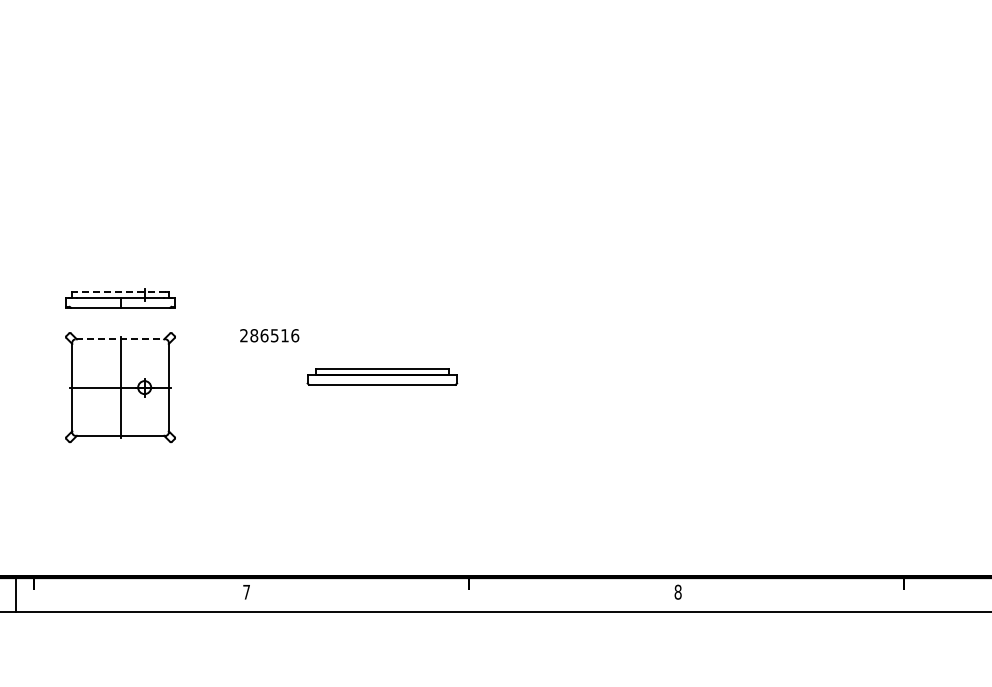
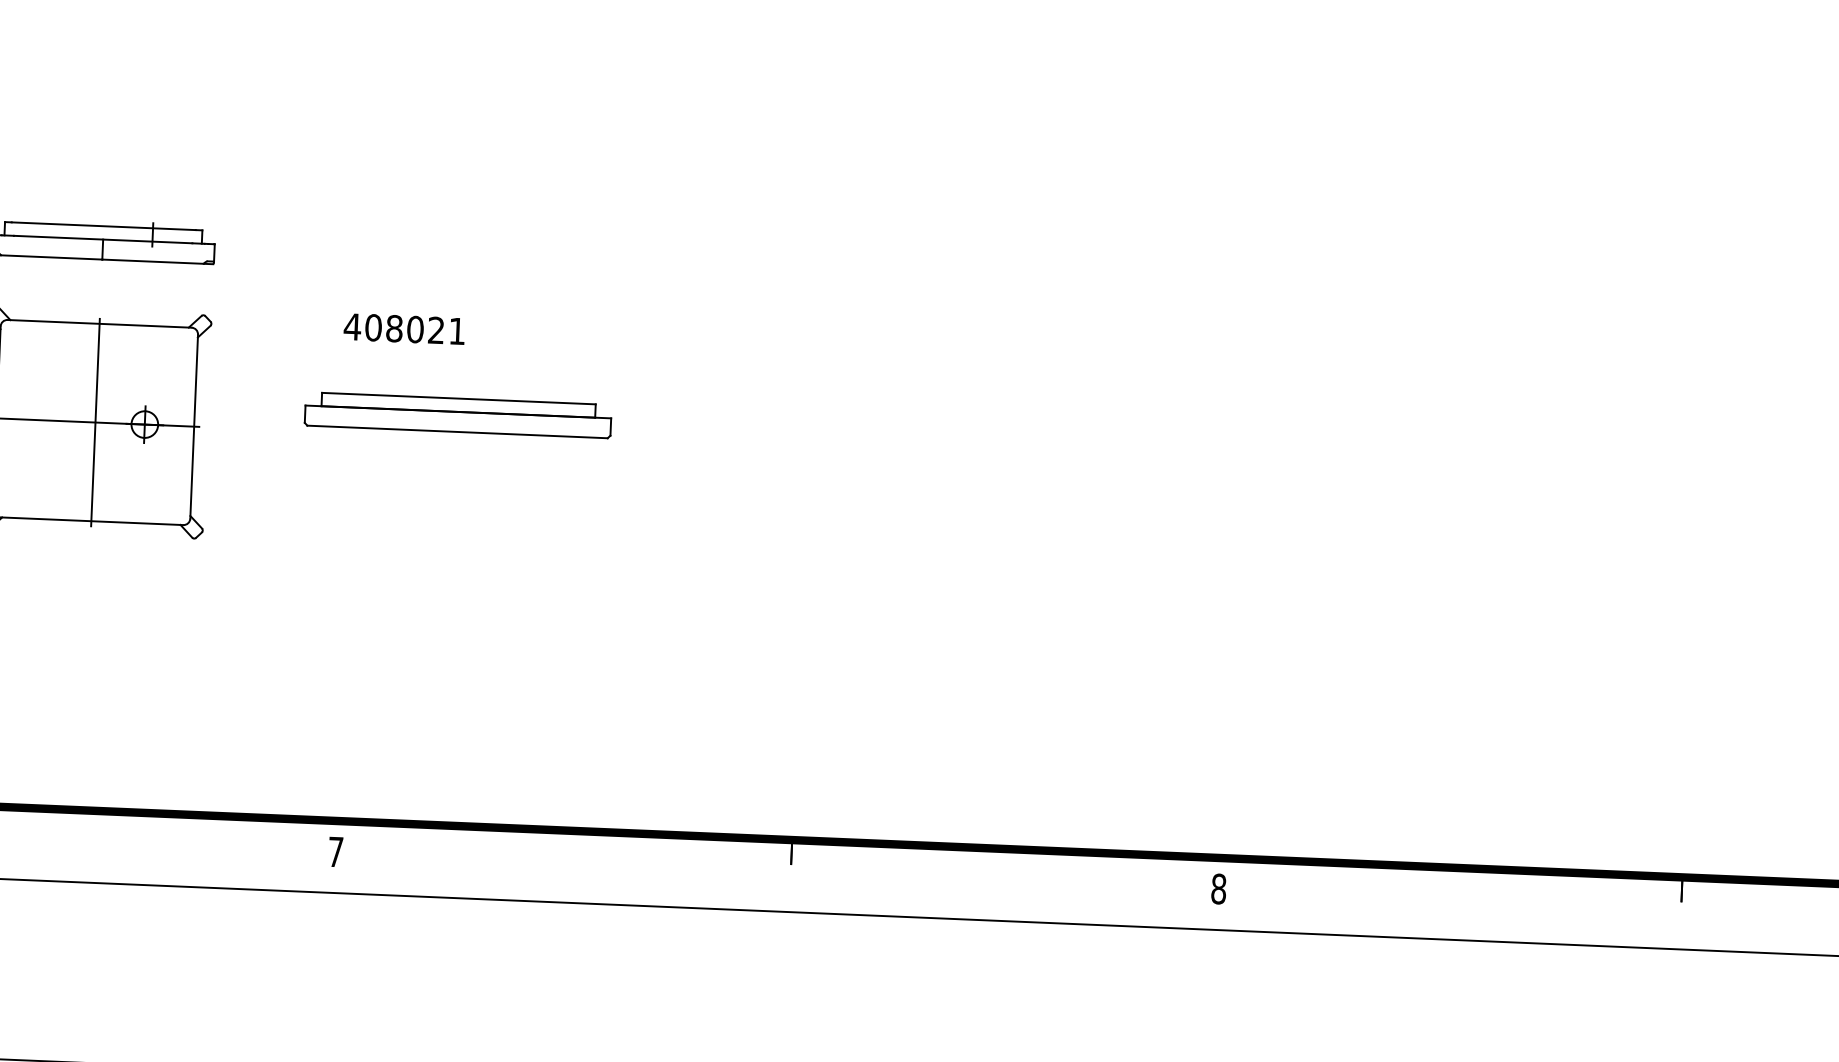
line: (120, 291) -> (103, 225), dashed -> solid
text: (269, 335) -> (404, 328), 286516 -> 408021
line: (120, 339) -> (99, 324), dashed -> solid
part: (382, 376) -> (458, 414), moved

